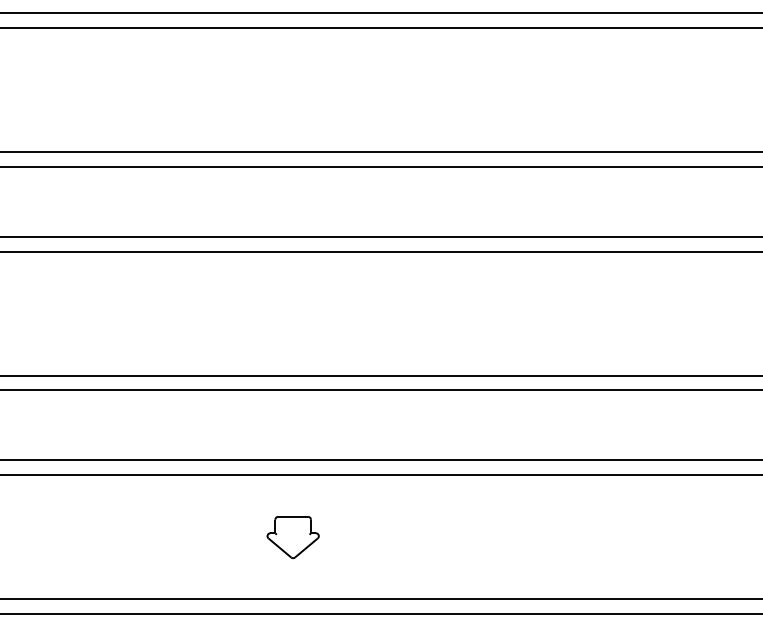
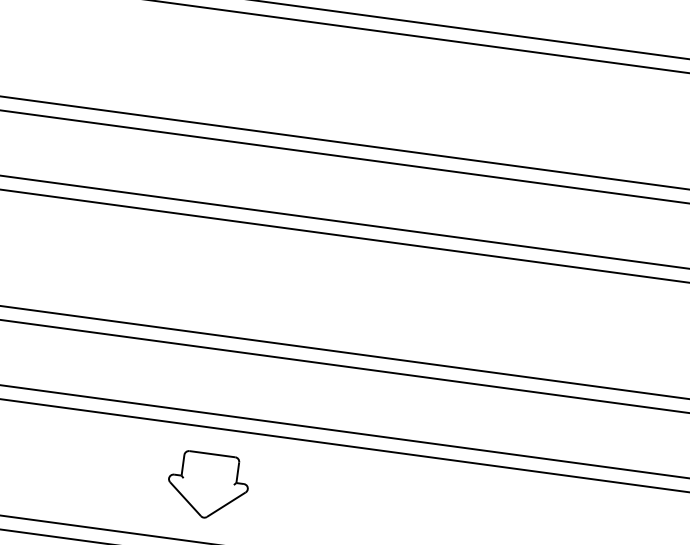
part: (292, 537) -> (207, 485), size x1.67

